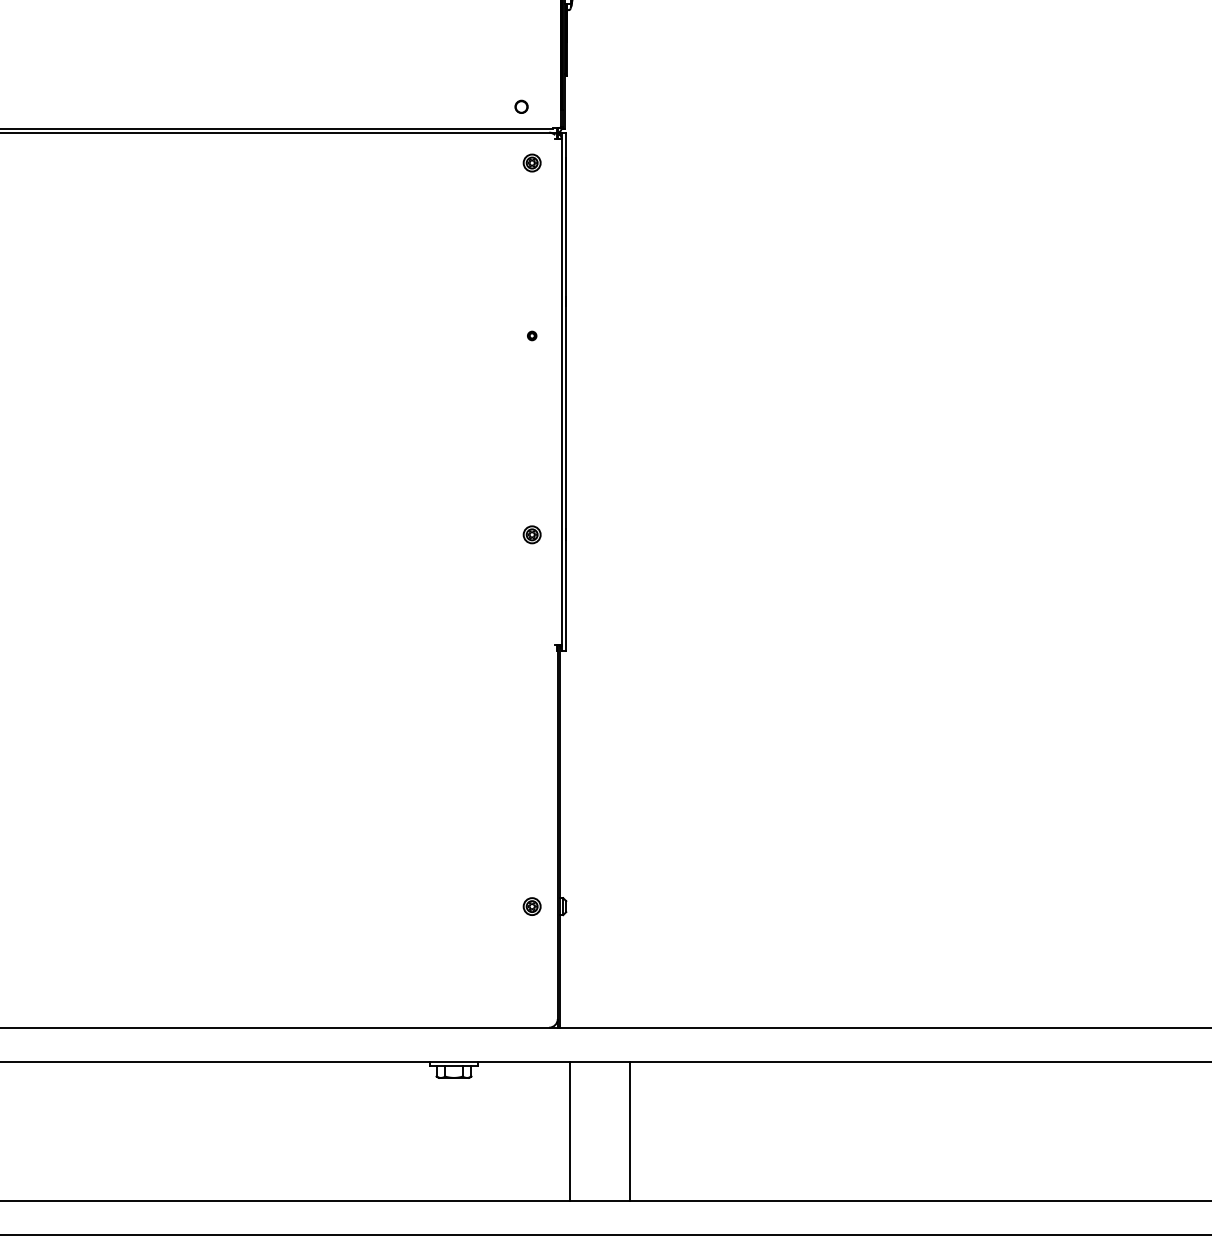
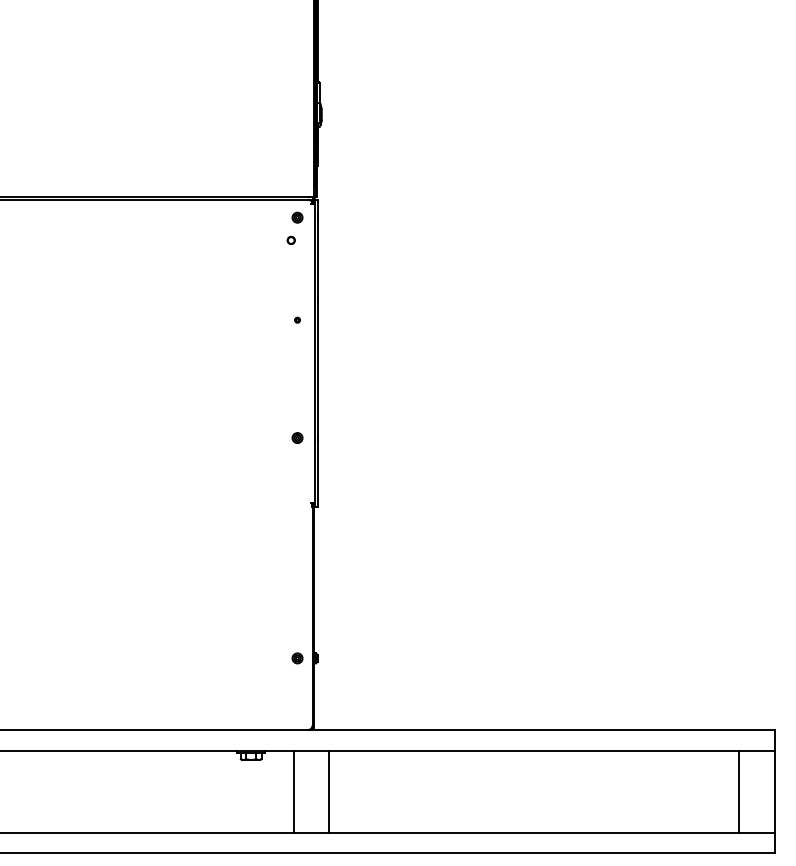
part: (520, 105) -> (290, 239), moved
line: (569, 1131) -> (293, 791), moved
line: (629, 1131) -> (328, 791), moved

